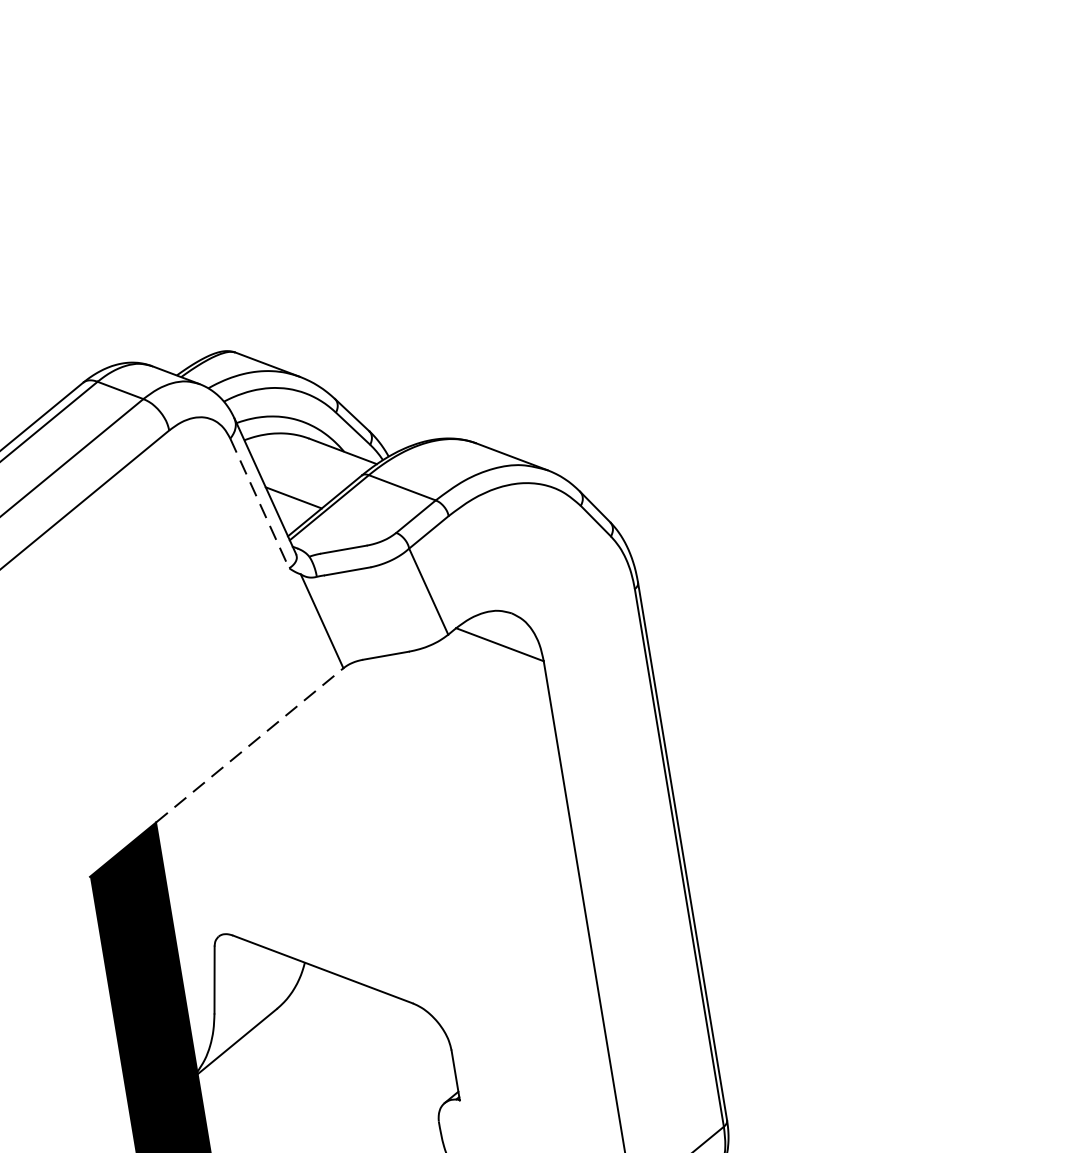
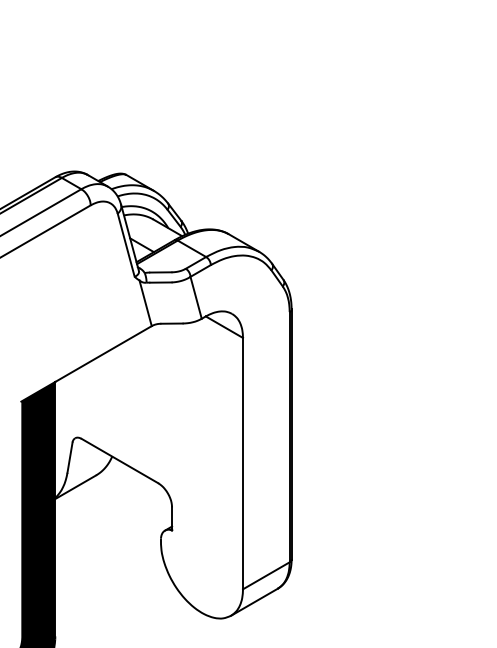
line: (260, 503) -> (126, 245), dashed -> solid
line: (249, 746) -> (103, 354), dashed -> solid

